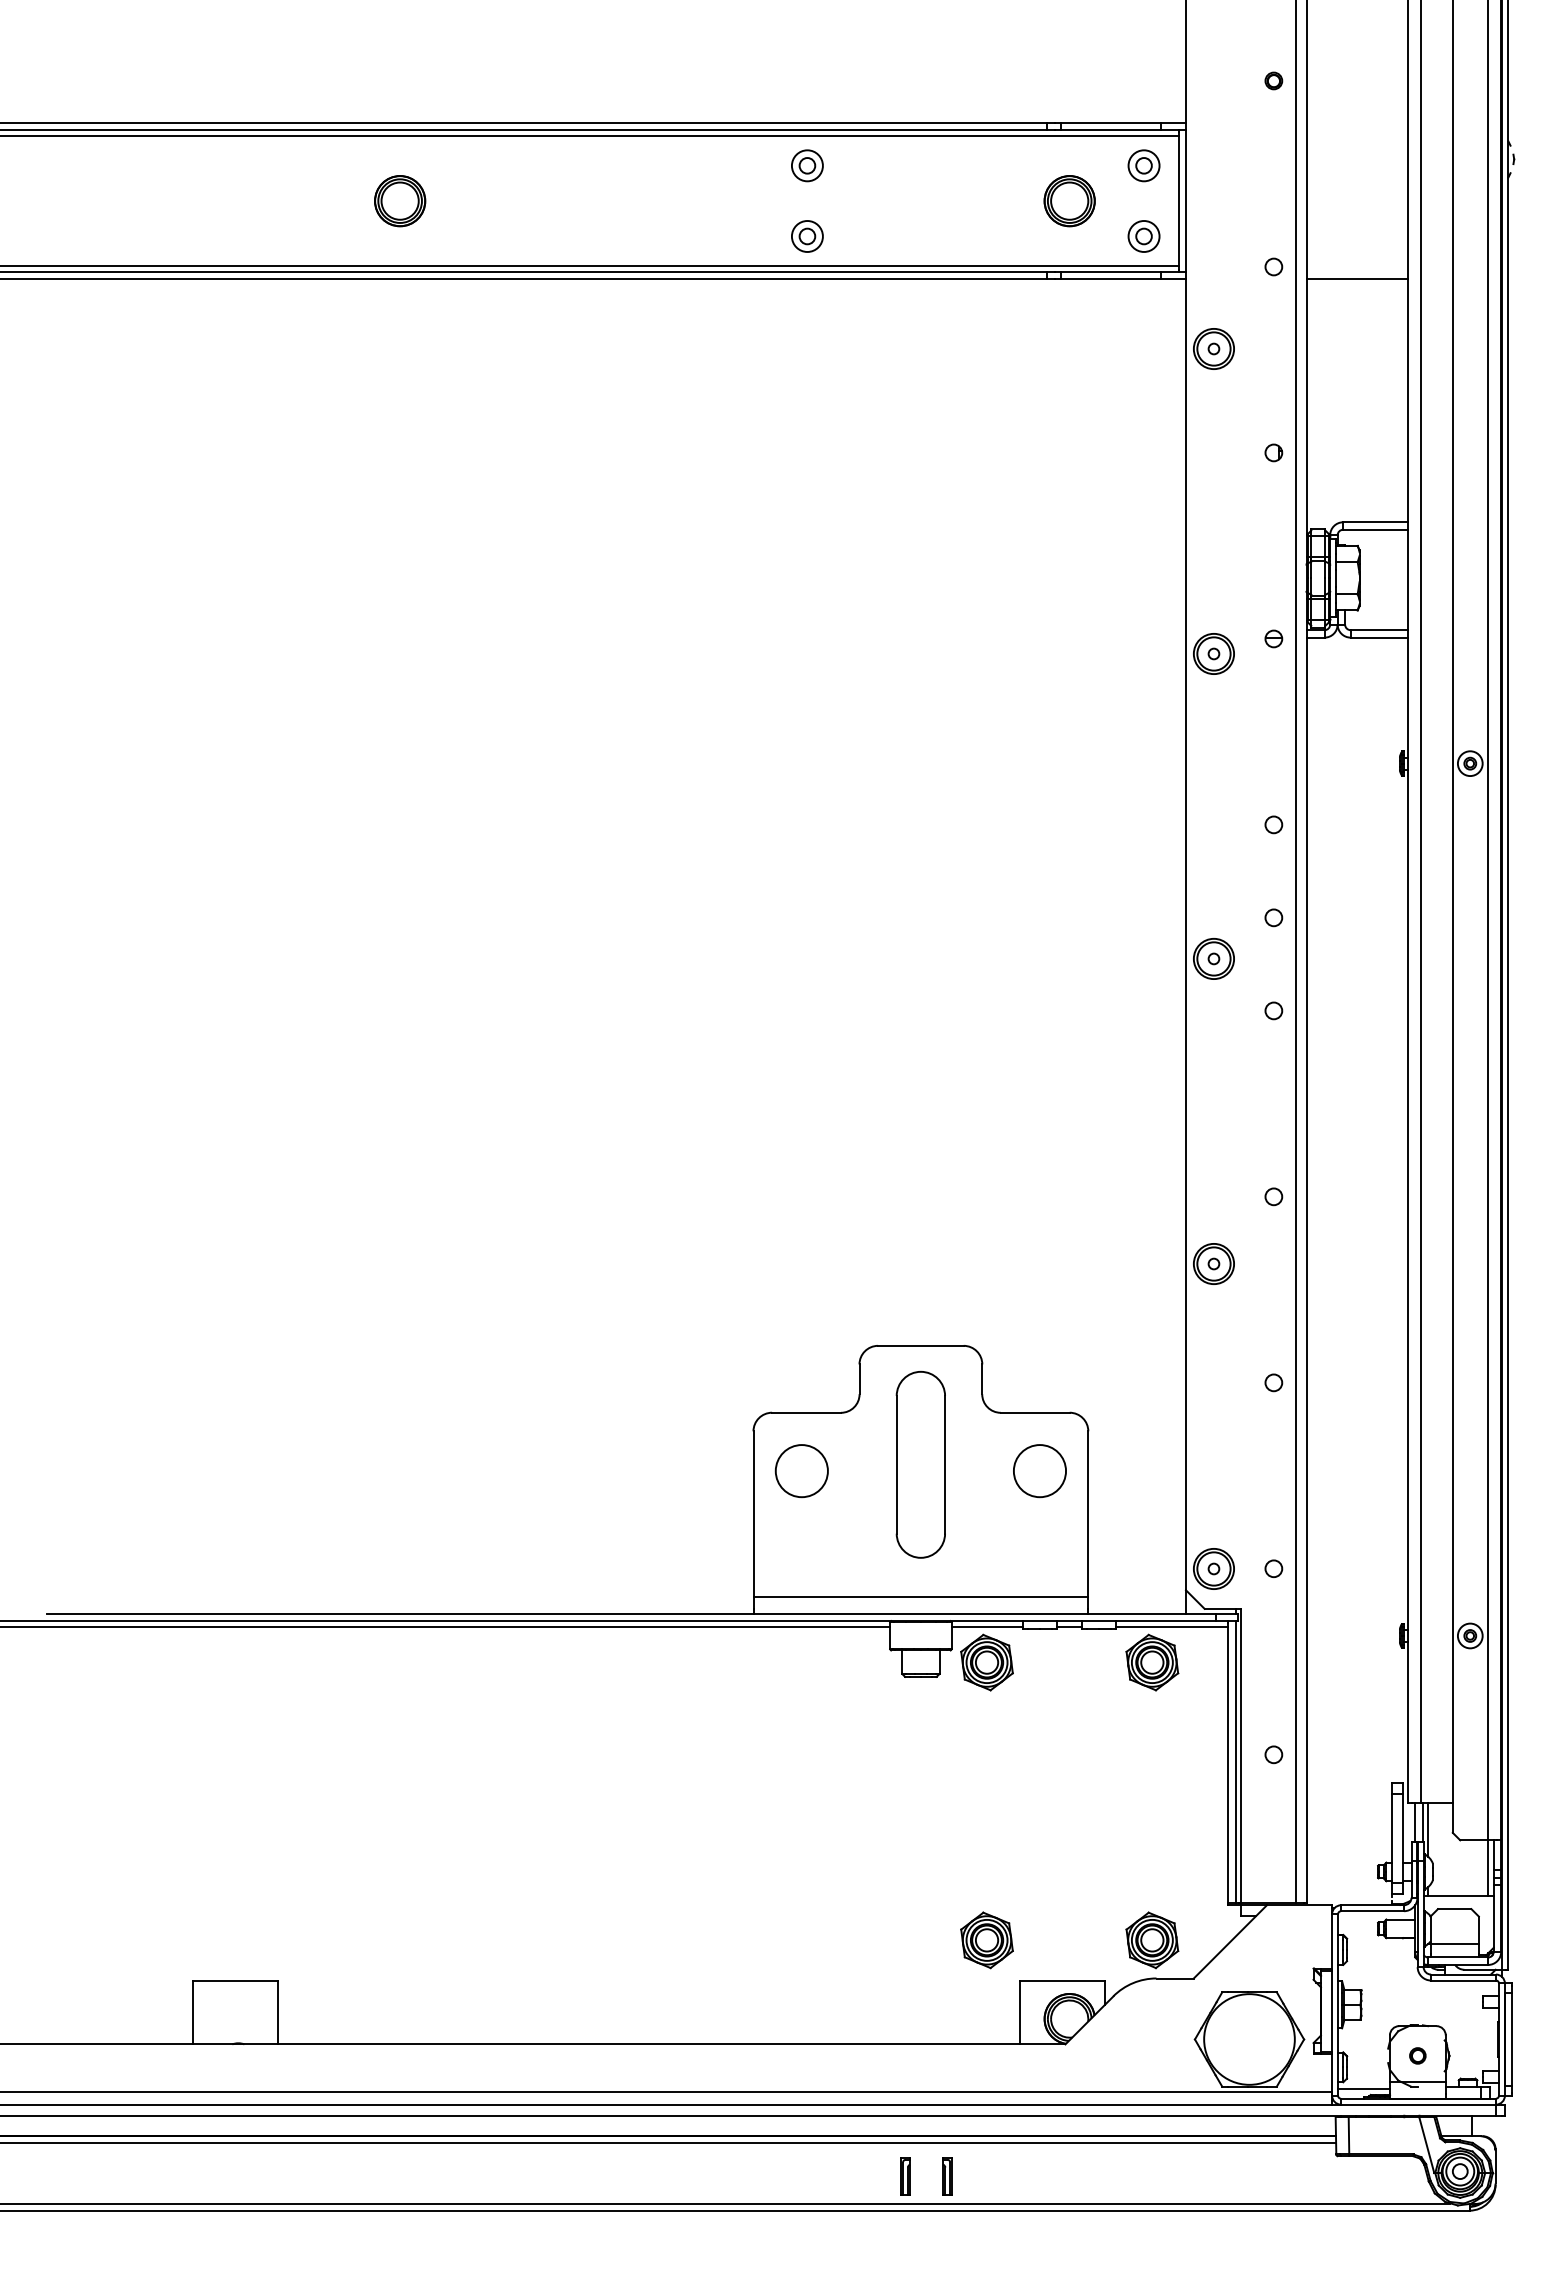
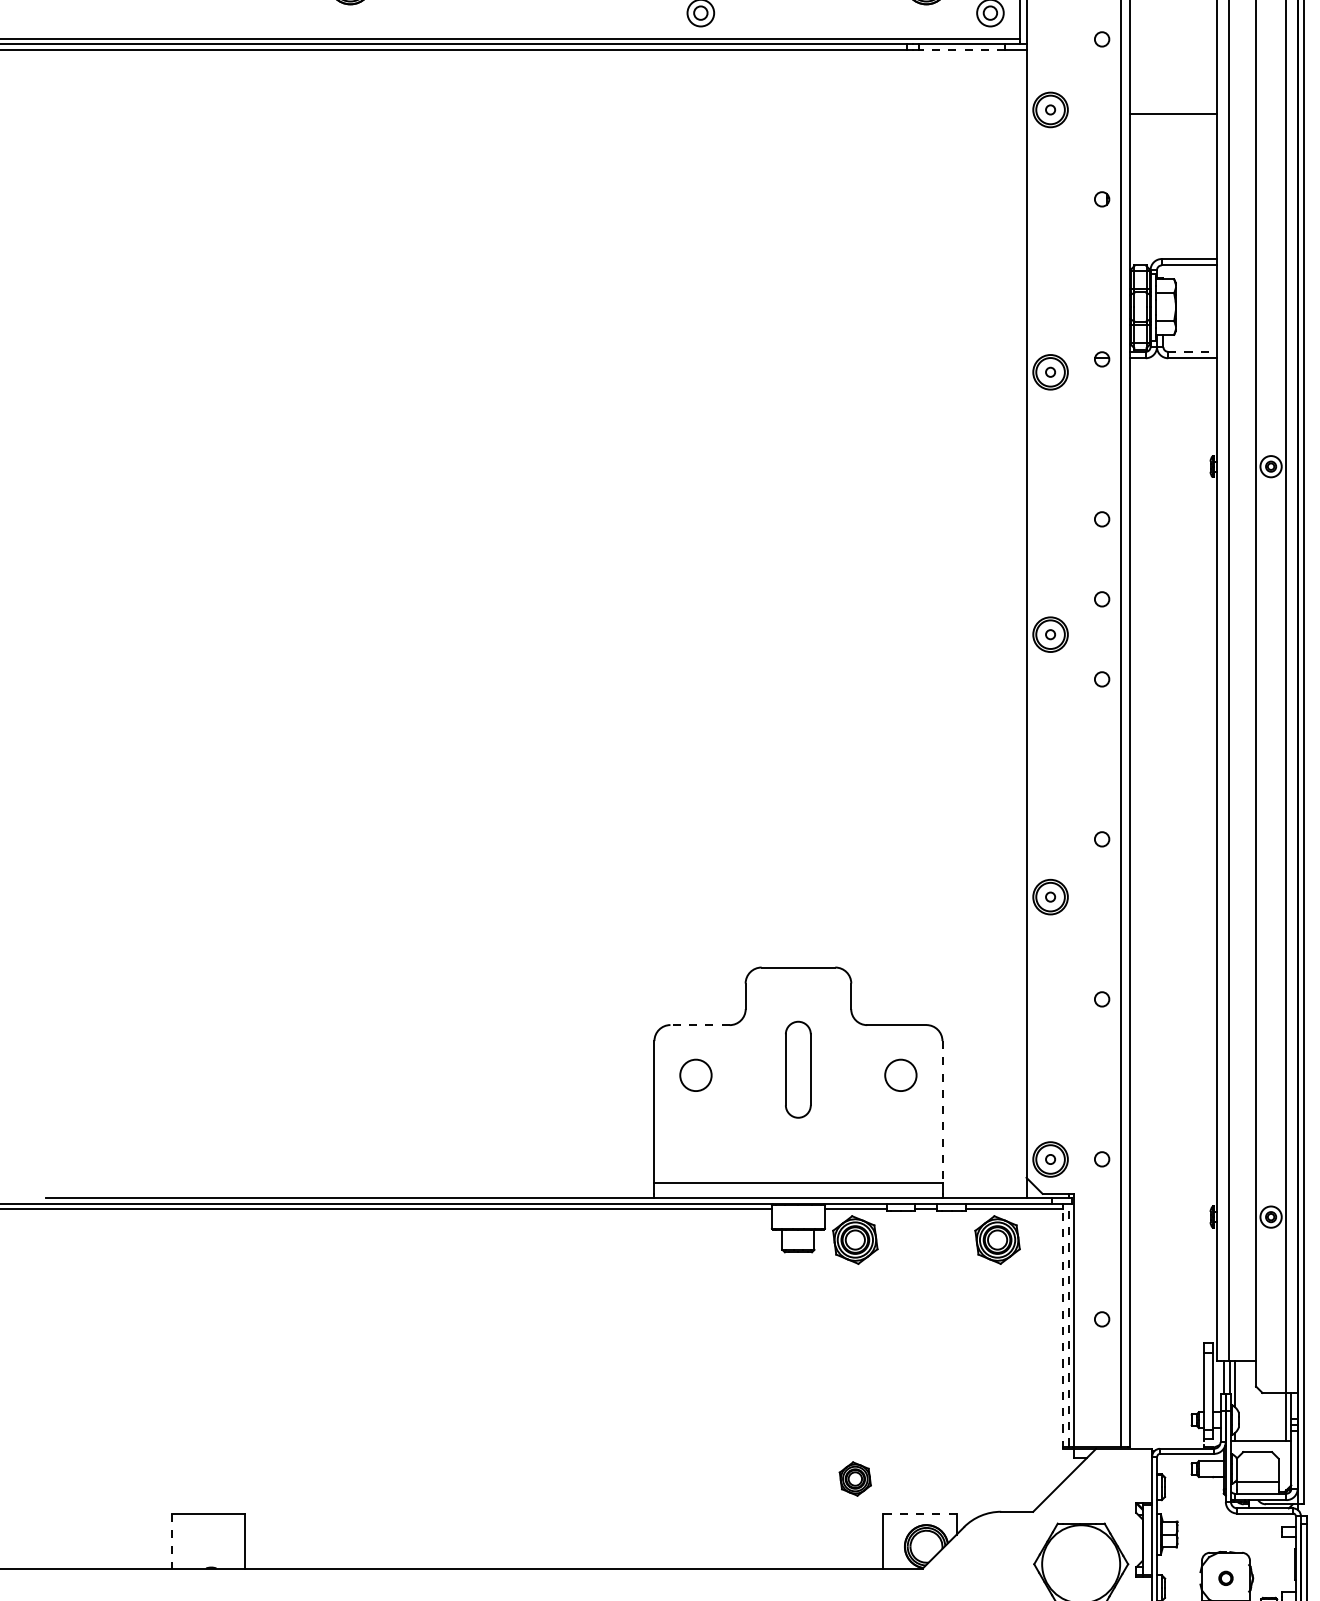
line: (1110, 279) -> (961, 50), solid -> dashed
line: (1356, 279) -> (1173, 114), moved
line: (1379, 630) -> (1192, 352), solid -> dashed
line: (806, 1412) -> (700, 1024), solid -> dashed
part: (920, 1464) -> (798, 1069), size x0.6
circle: (801, 1471) -> (695, 1075), size x0.7
circle: (1039, 1471) -> (900, 1075), size x0.7
line: (1088, 1514) -> (942, 1112), solid -> dashed
line: (1235, 1761) -> (1069, 1325), solid -> dashed
line: (1228, 1765) -> (1063, 1328), solid -> dashed
part: (986, 1940) -> (854, 1479), size x0.7
part: (1152, 1940) -> (997, 1479), removed
line: (1062, 1980) -> (920, 1513), solid -> dashed
line: (193, 2012) -> (172, 1541), solid -> dashed

